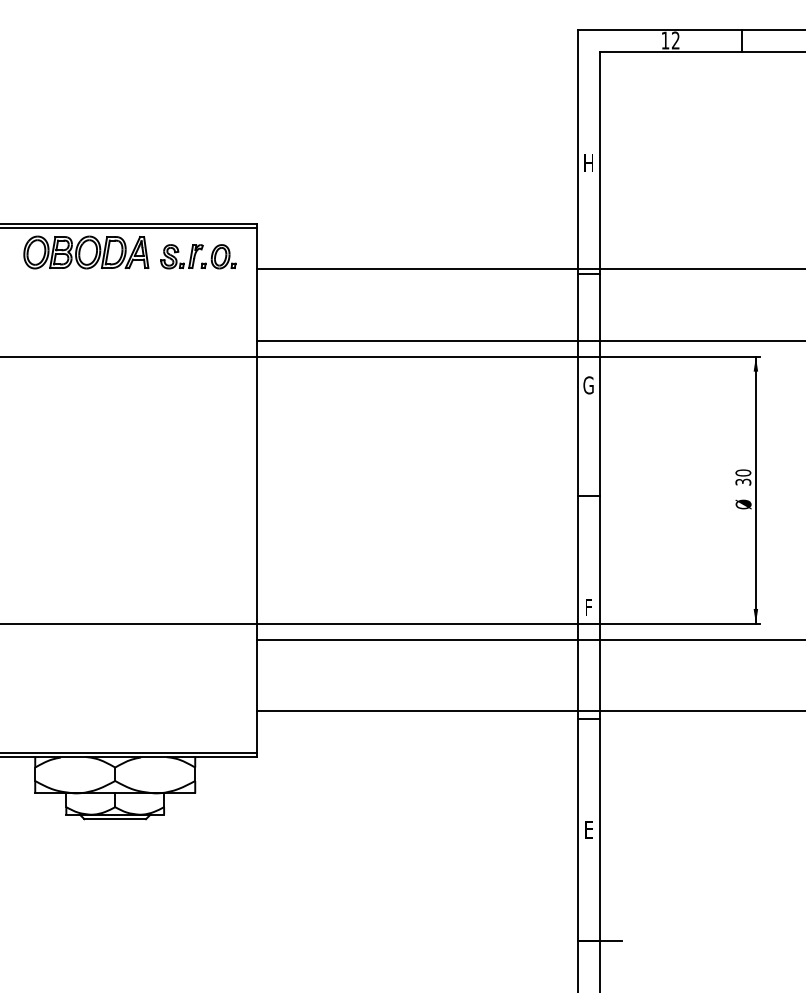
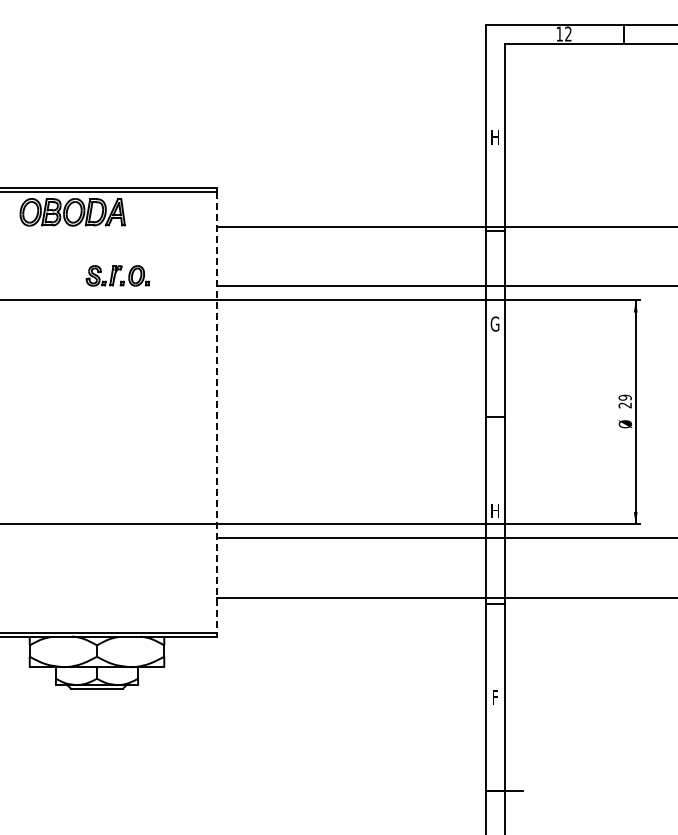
part: (197, 256) -> (117, 275), moved
text: (743, 477) -> (625, 401), 30 -> 29
line: (257, 490) -> (216, 412), solid -> dashed
text: (587, 607) -> (494, 510), F -> H
text: (589, 829) -> (495, 697), E -> F

